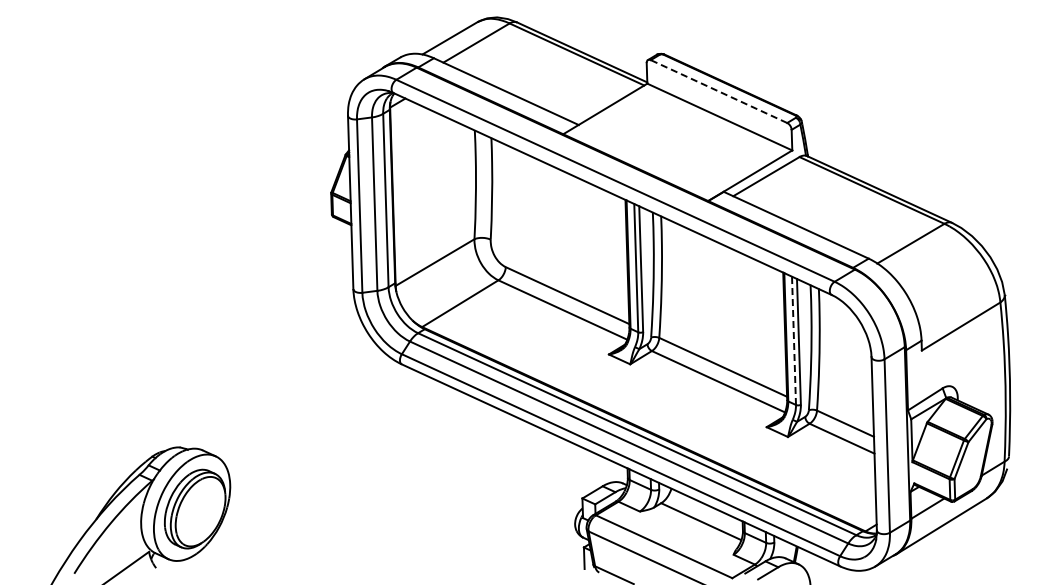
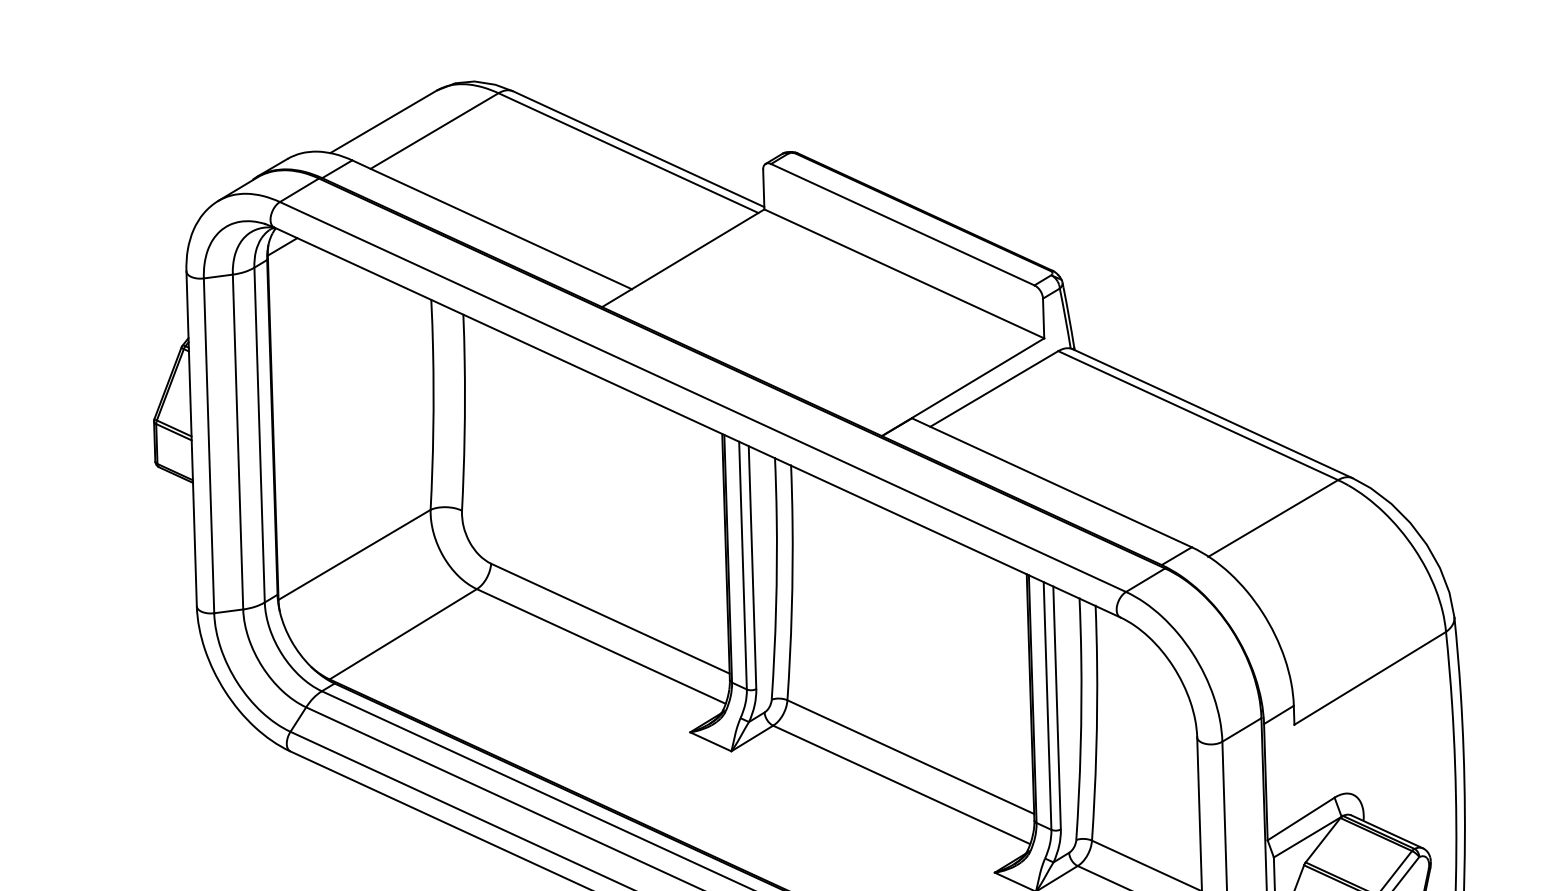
line: (718, 91) -> (901, 224), dashed -> solid
line: (793, 340) -> (1046, 705), dashed -> solid

